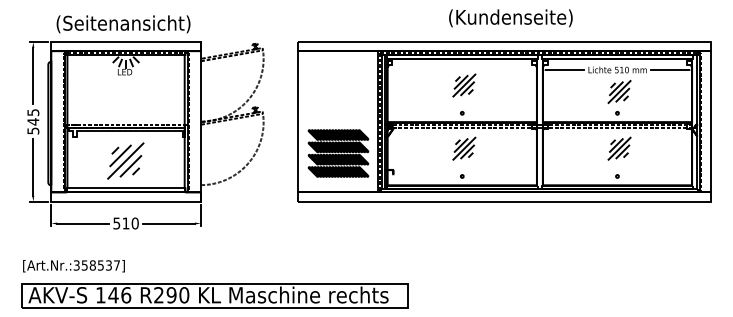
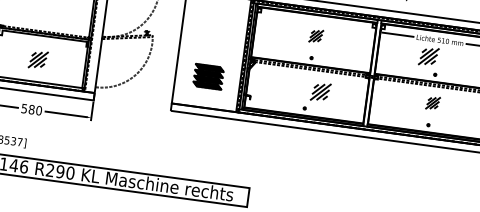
part: (464, 85) -> (316, 36), size x0.7
part: (619, 91) -> (428, 56), moved
part: (464, 148) -> (320, 92), moved
part: (619, 148) -> (433, 103), size x0.7
part: (338, 153) -> (208, 76), size x0.6
part: (125, 160) -> (38, 59), size x0.6
text: (125, 223) -> (31, 109), 510 -> 580

